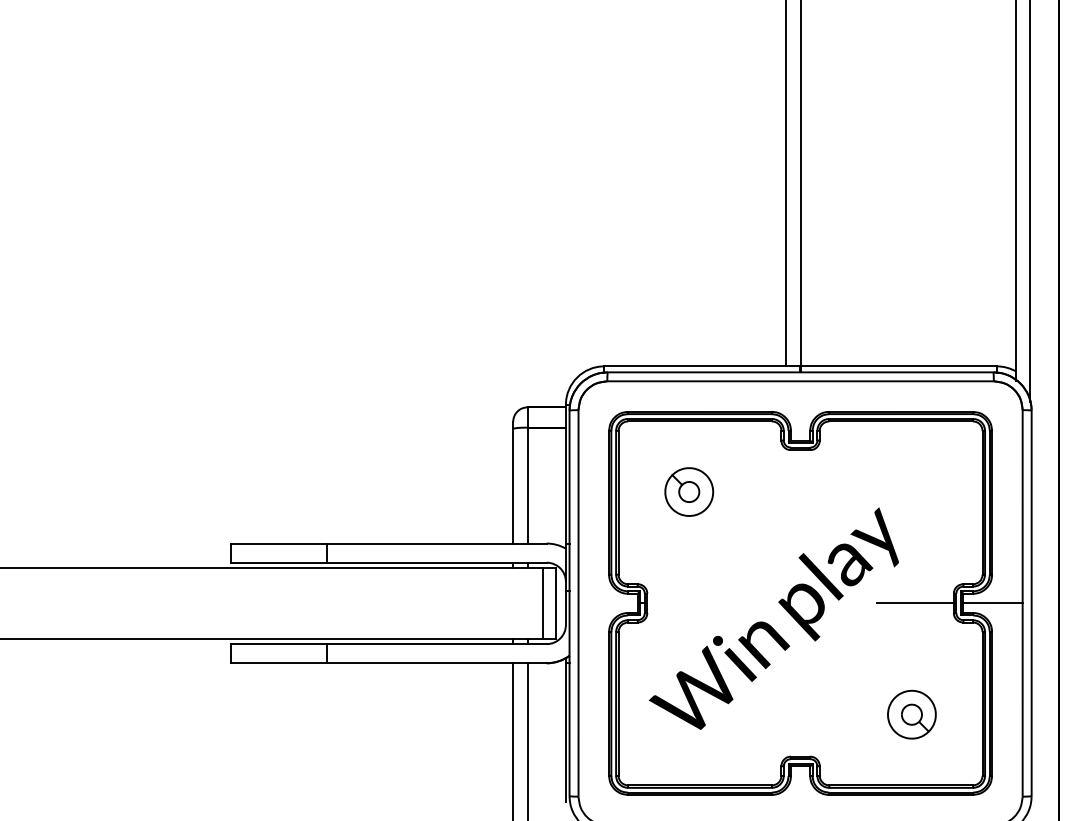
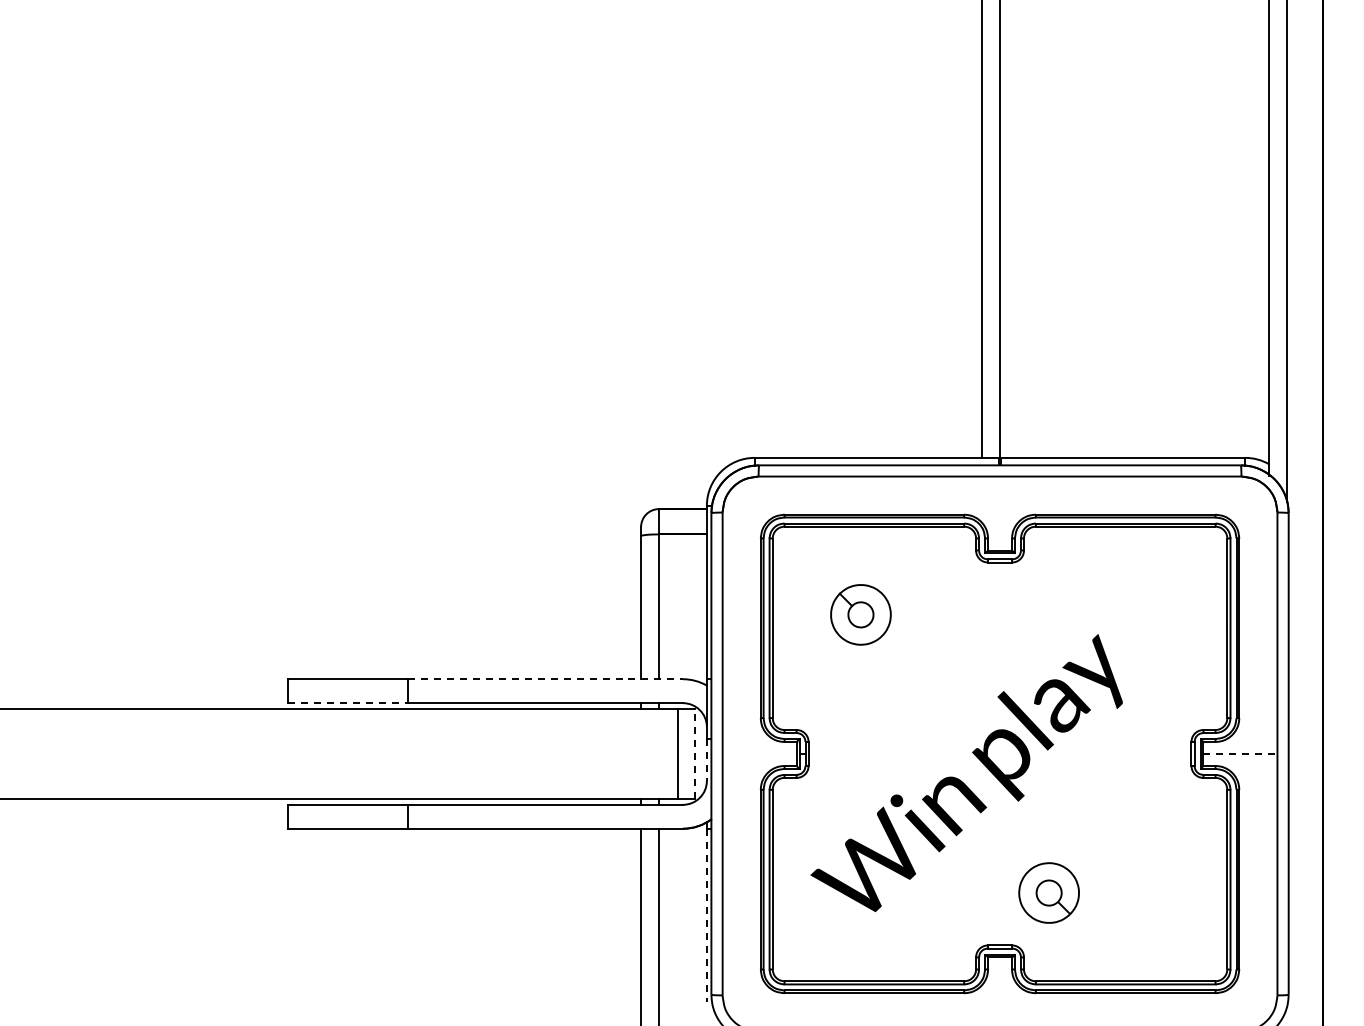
line: (436, 543) -> (545, 679), solid -> dashed
line: (278, 562) -> (347, 703), solid -> dashed
line: (556, 603) -> (695, 754), solid -> dashed
line: (915, 603) -> (1143, 753), removed
line: (993, 603) -> (1240, 753), solid -> dashed
line: (565, 607) -> (706, 759), solid -> dashed
part: (911, 714) -> (1048, 892), moved
line: (565, 732) -> (706, 915), solid -> dashed

